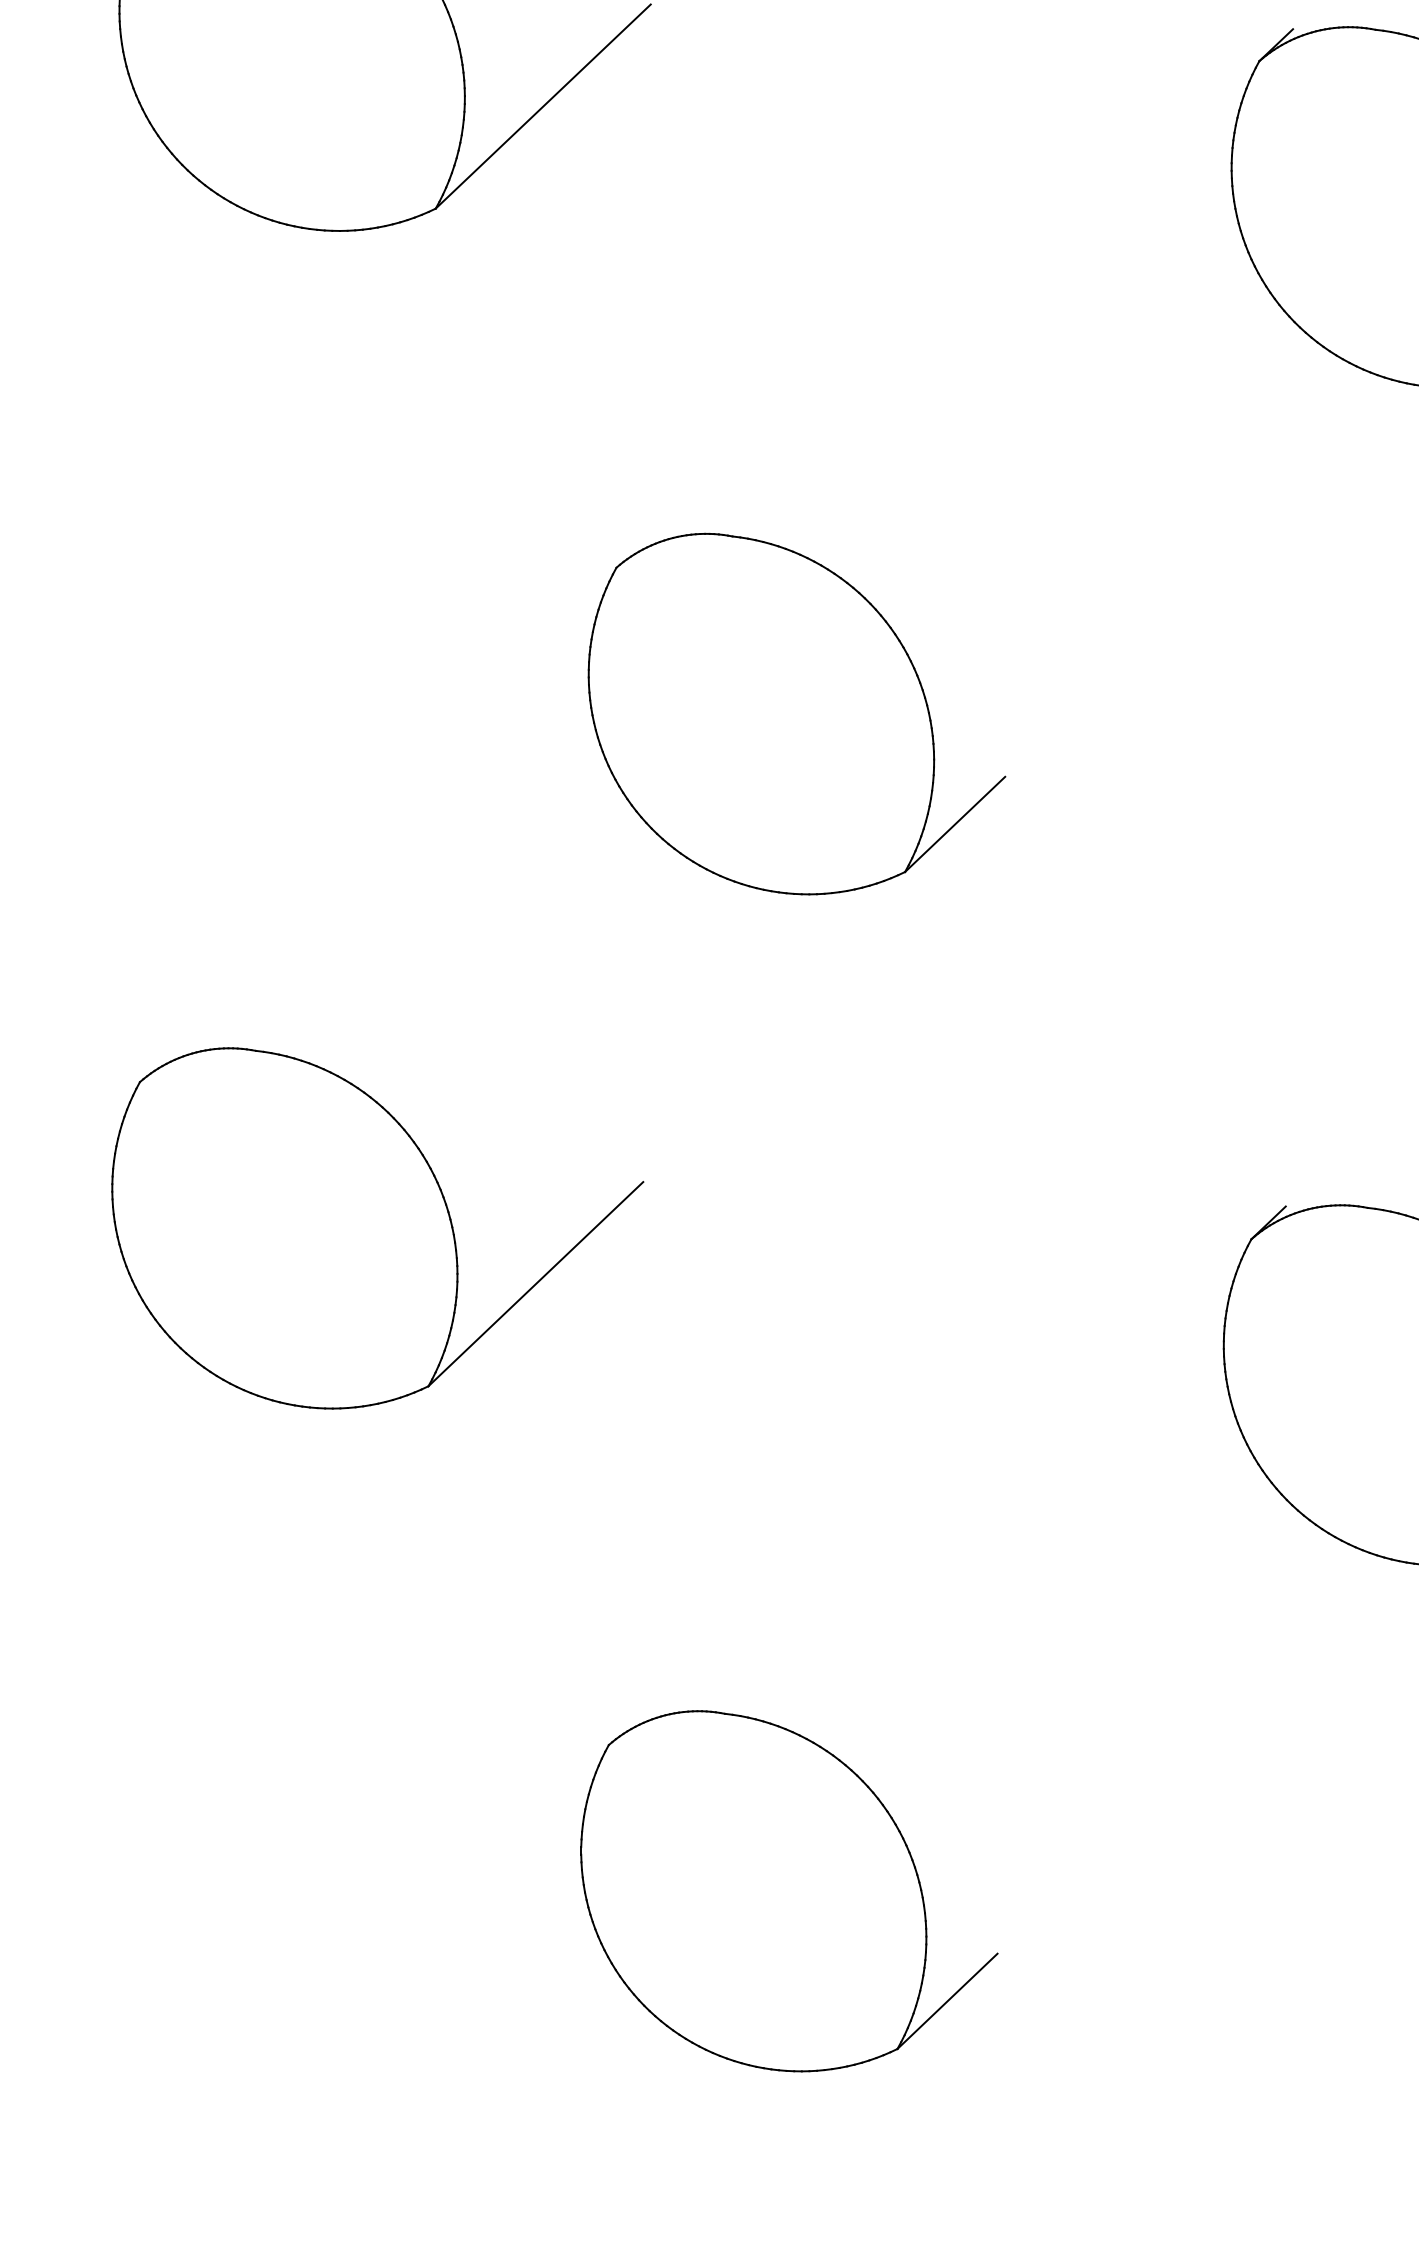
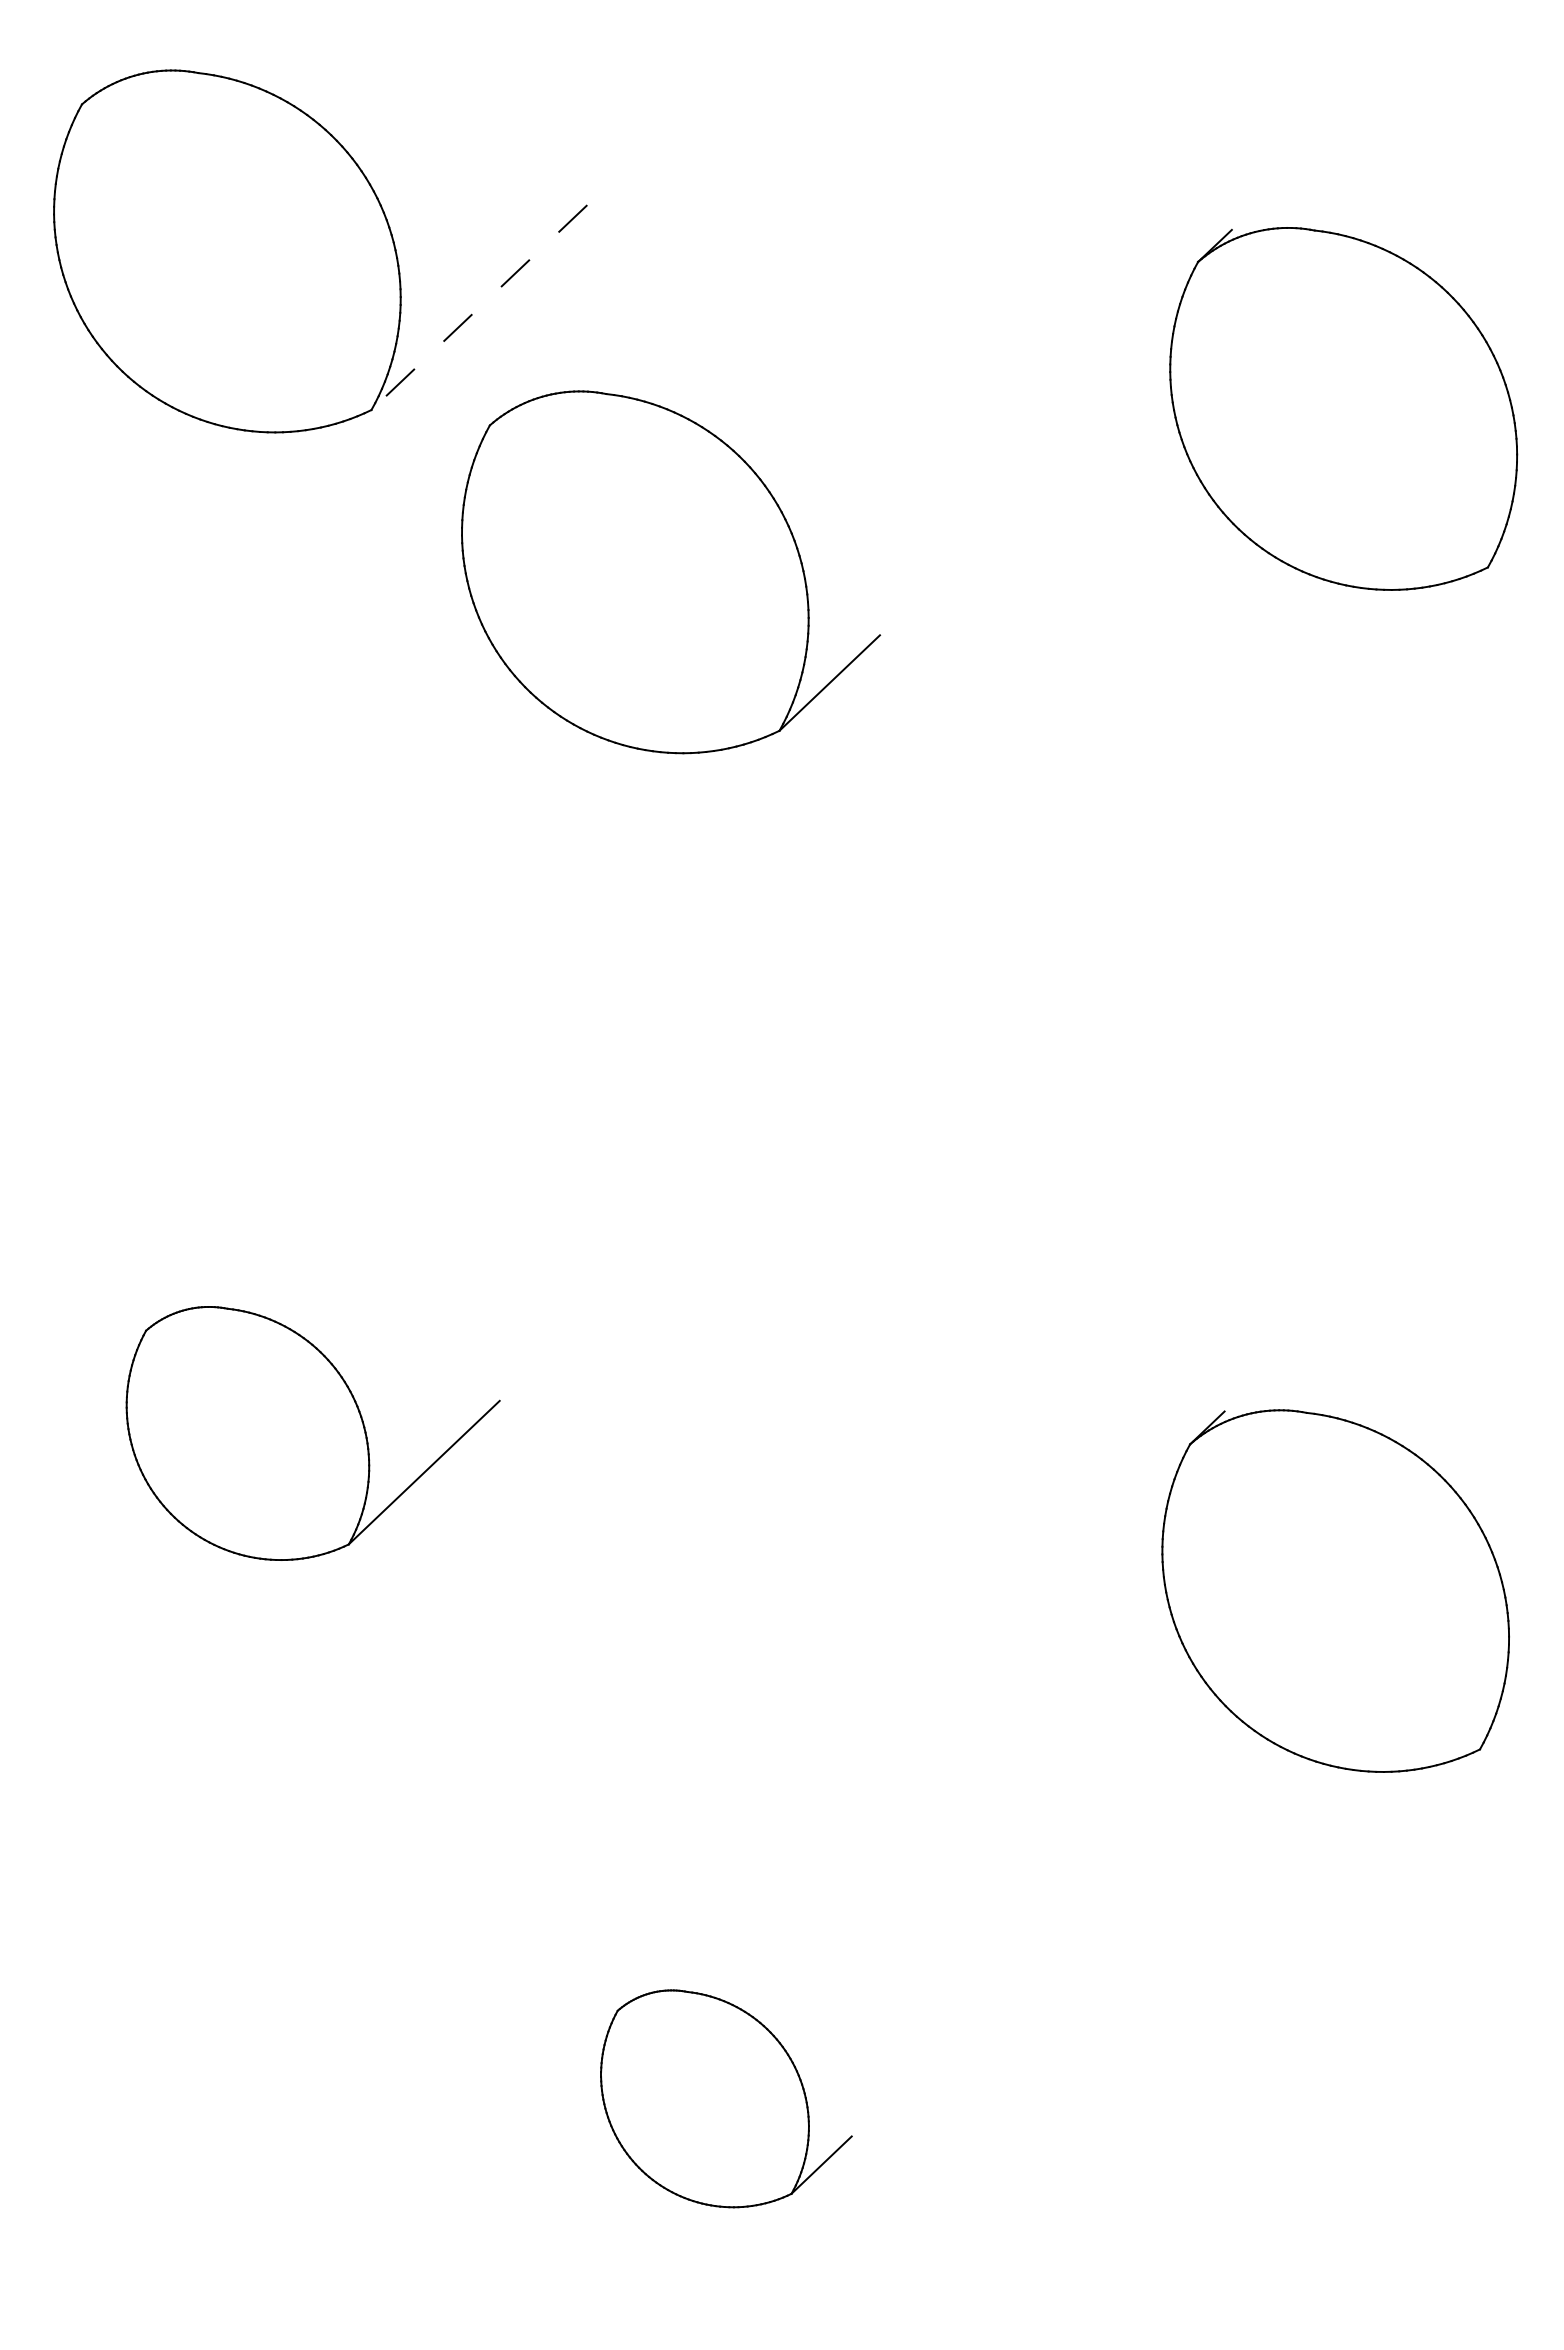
line: (543, 106) -> (479, 307), solid -> dashed
part: (797, 714) -> (671, 572), moved
part: (376, 1228) -> (312, 1433), size x0.7
part: (789, 1891) -> (726, 2098), size x0.6

